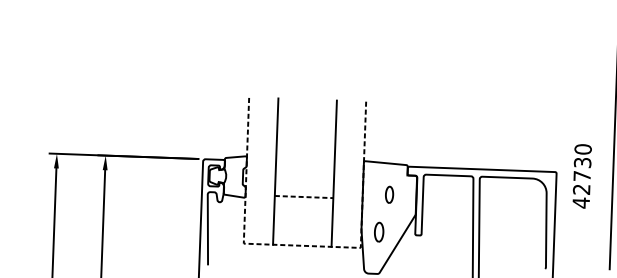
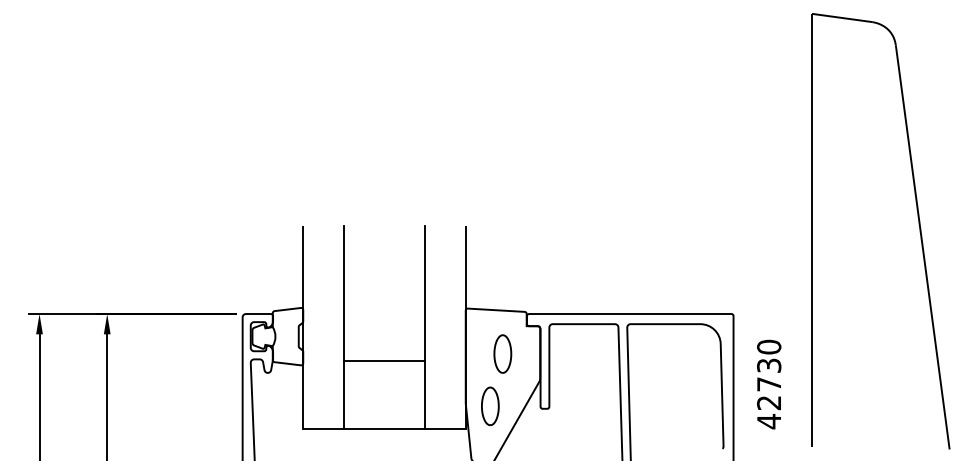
text: (582, 176) -> (769, 384), moved
part: (389, 194) -> (502, 353), size x1.67
line: (304, 197) -> (384, 361), dashed -> solid
part: (379, 232) -> (490, 406), size x1.43
line: (302, 246) -> (384, 429), dashed -> solid

